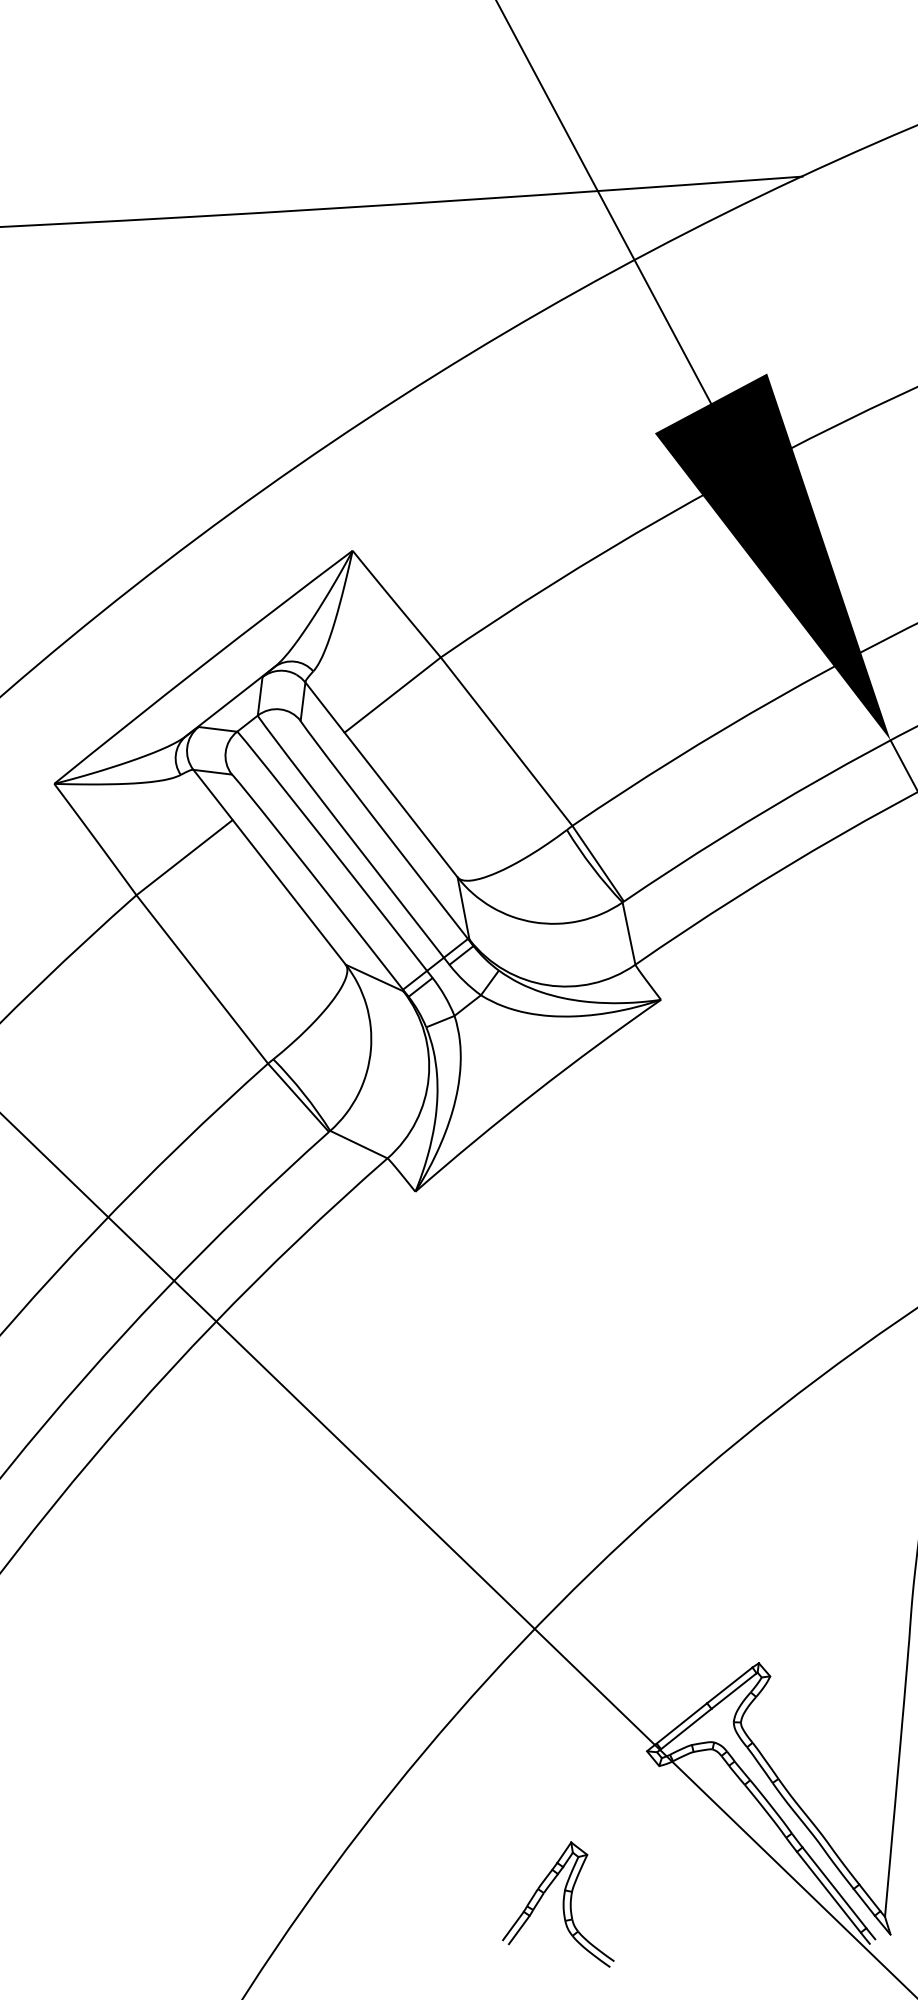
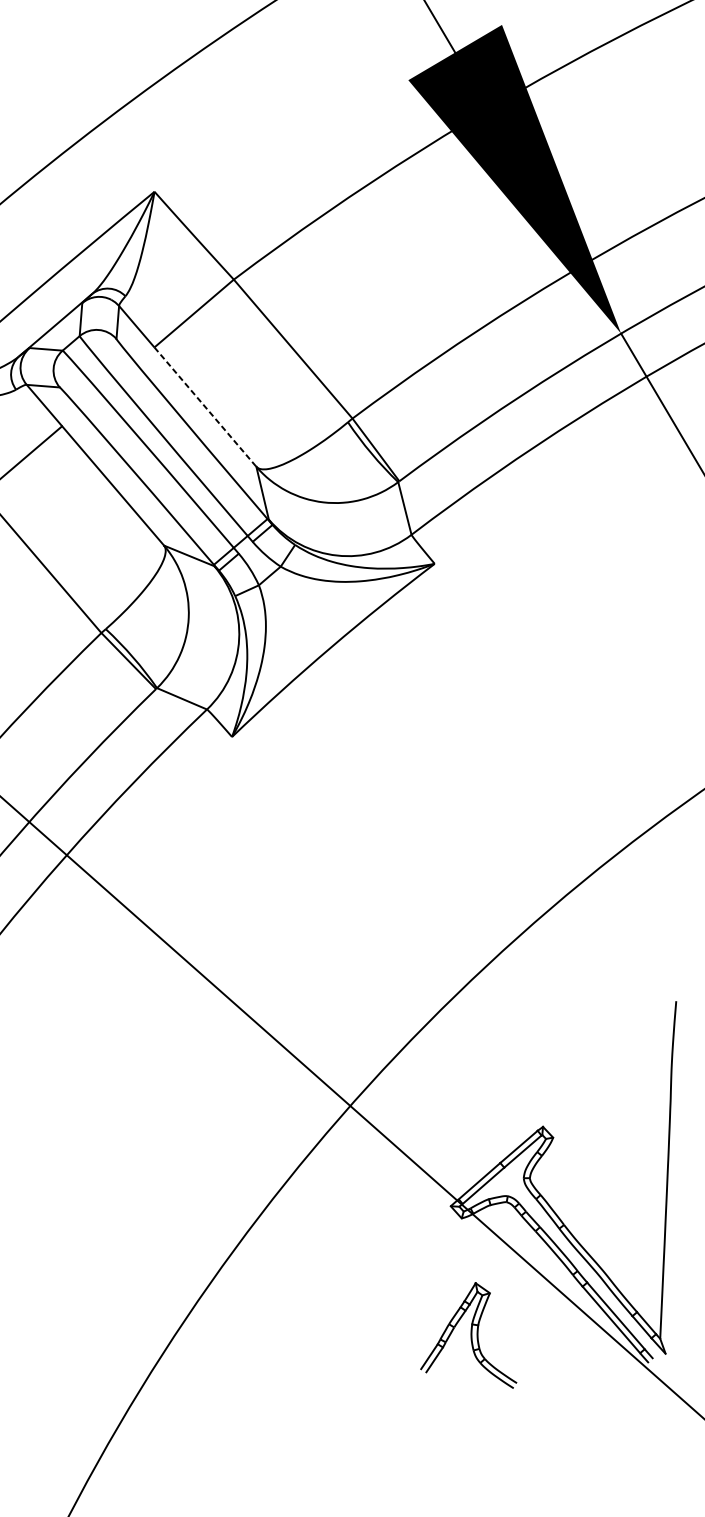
line: (401, 805) -> (205, 407), solid -> dashed
part: (558, 1904) -> (467, 1336), moved

